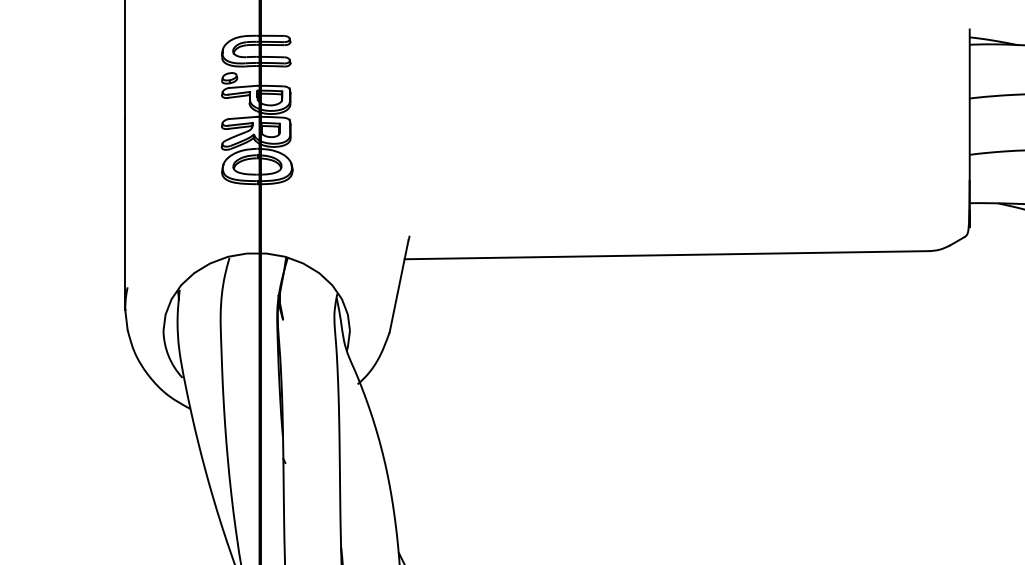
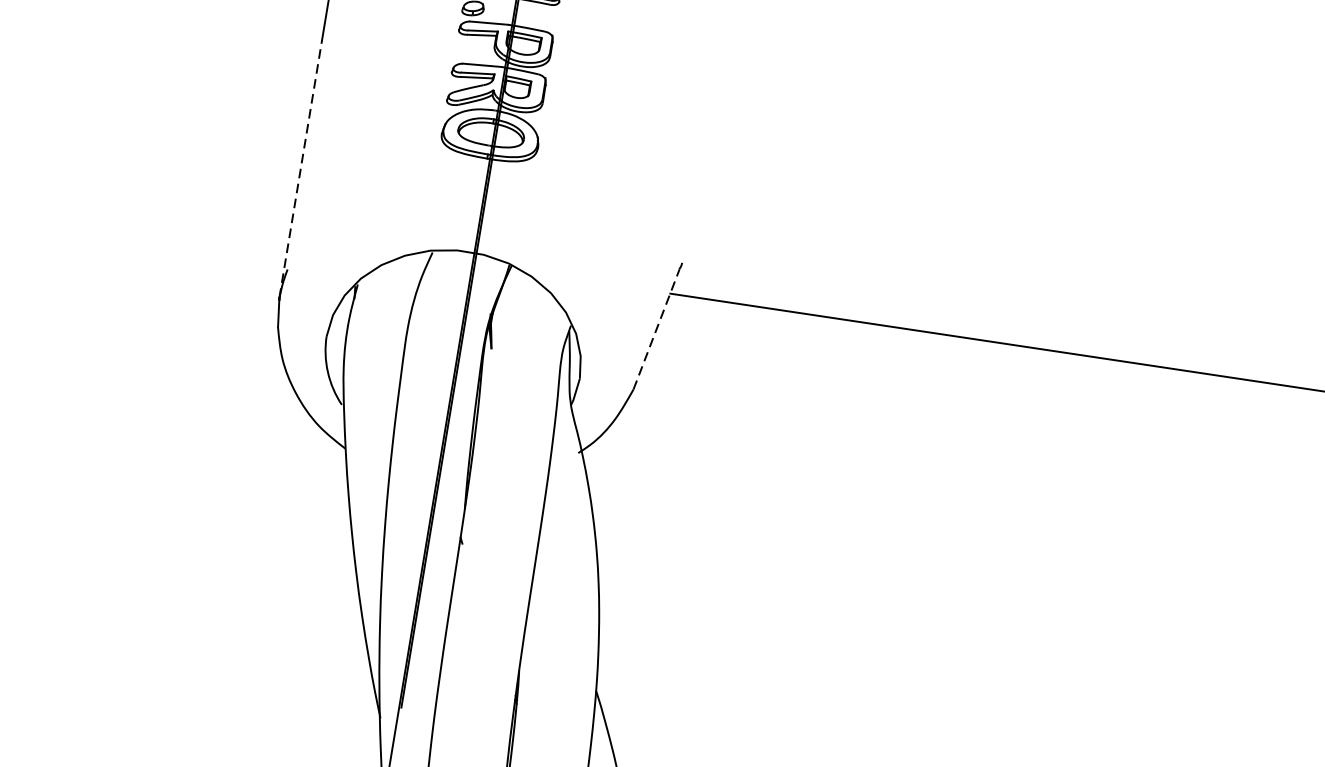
line: (125, 213) -> (301, 168), solid -> dashed
line: (399, 286) -> (657, 329), solid -> dashed

